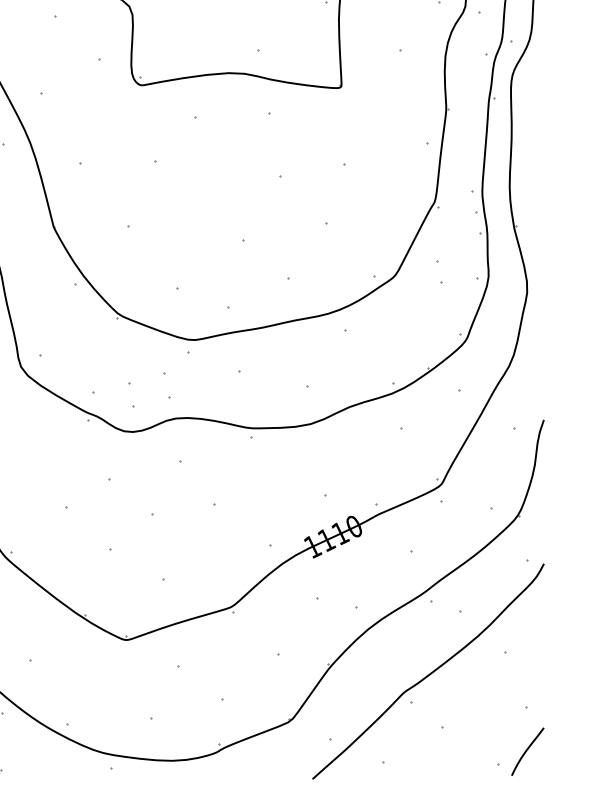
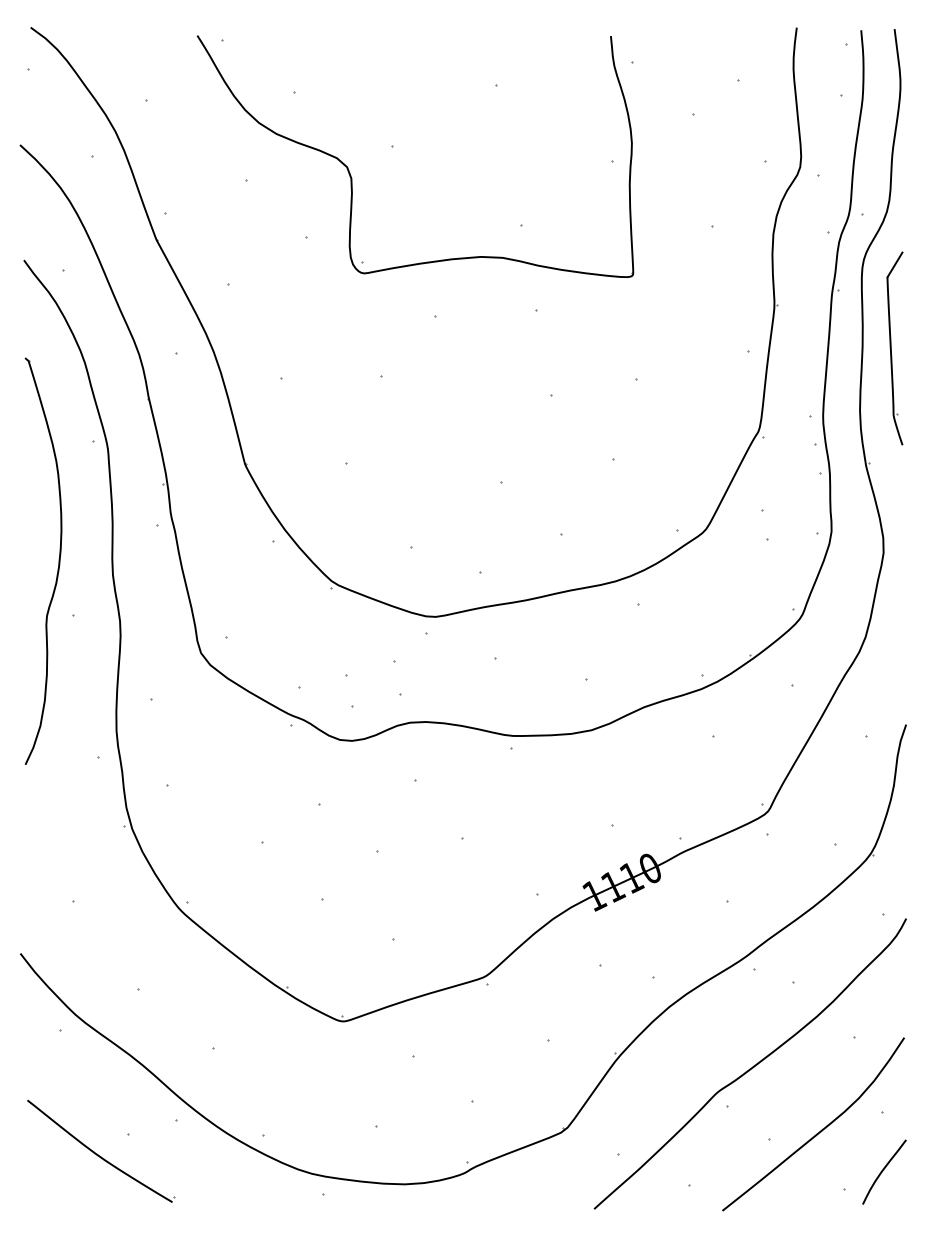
part: (535, 141) -> (894, 348), added
curve: (478, 722) -> (817, 1132), added

